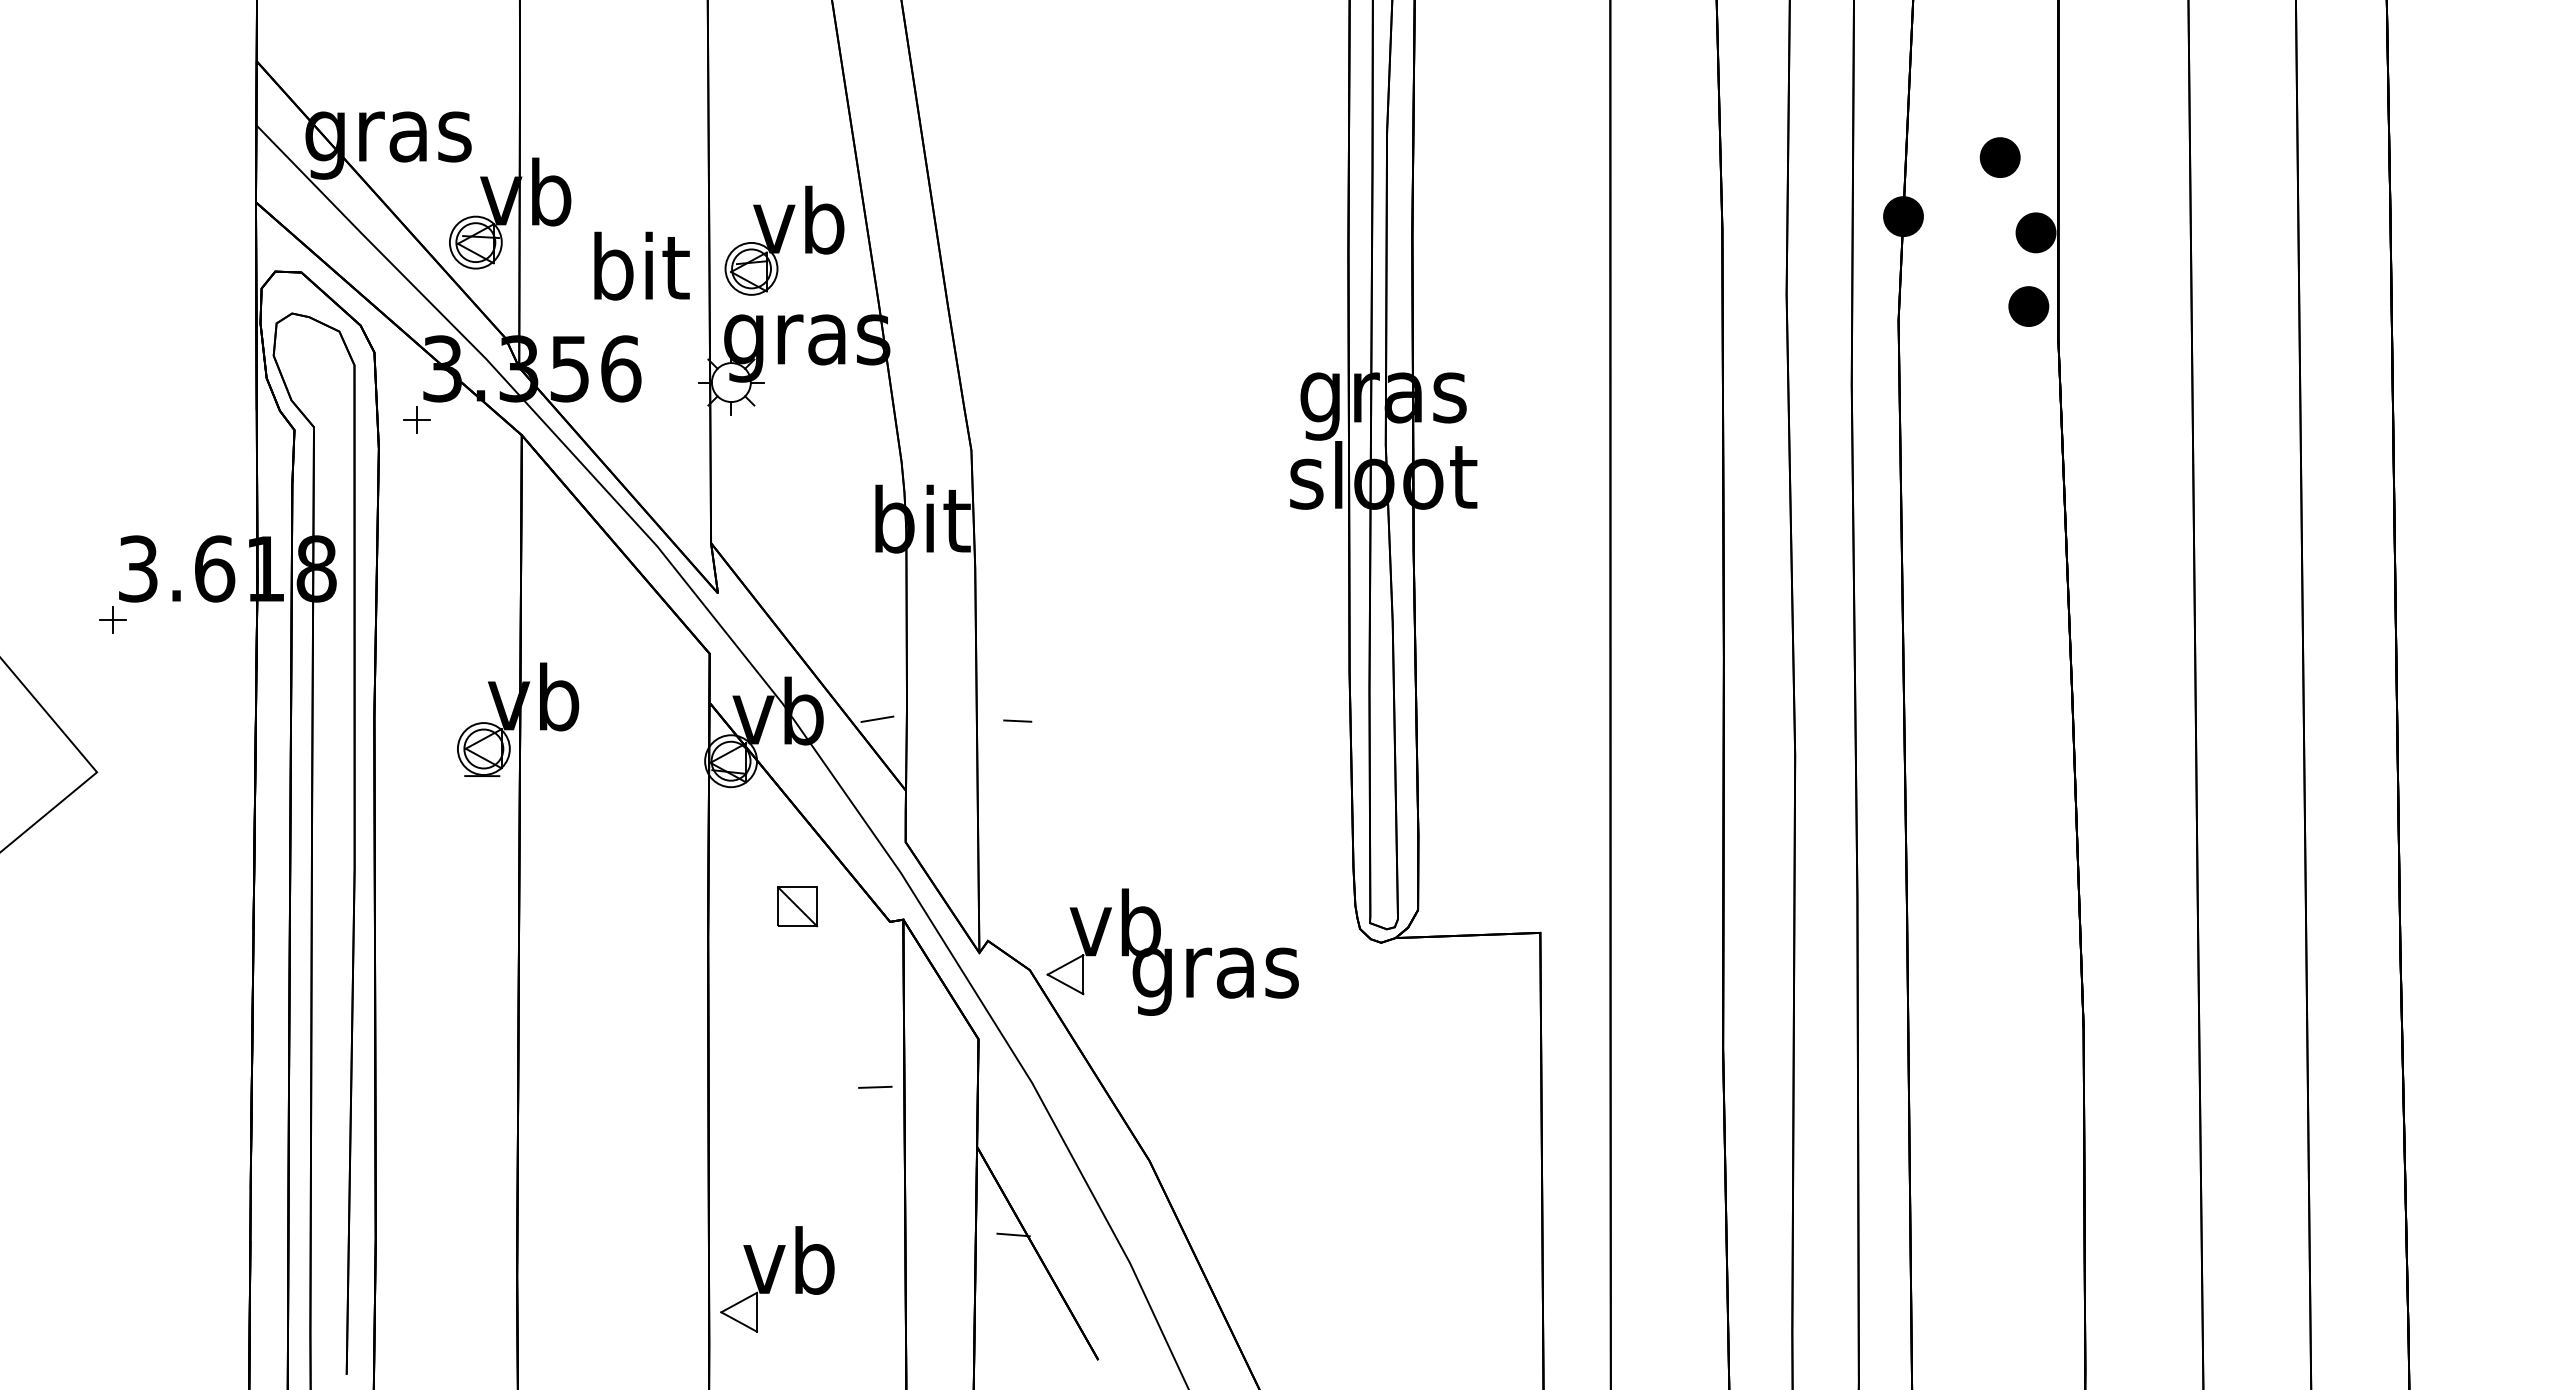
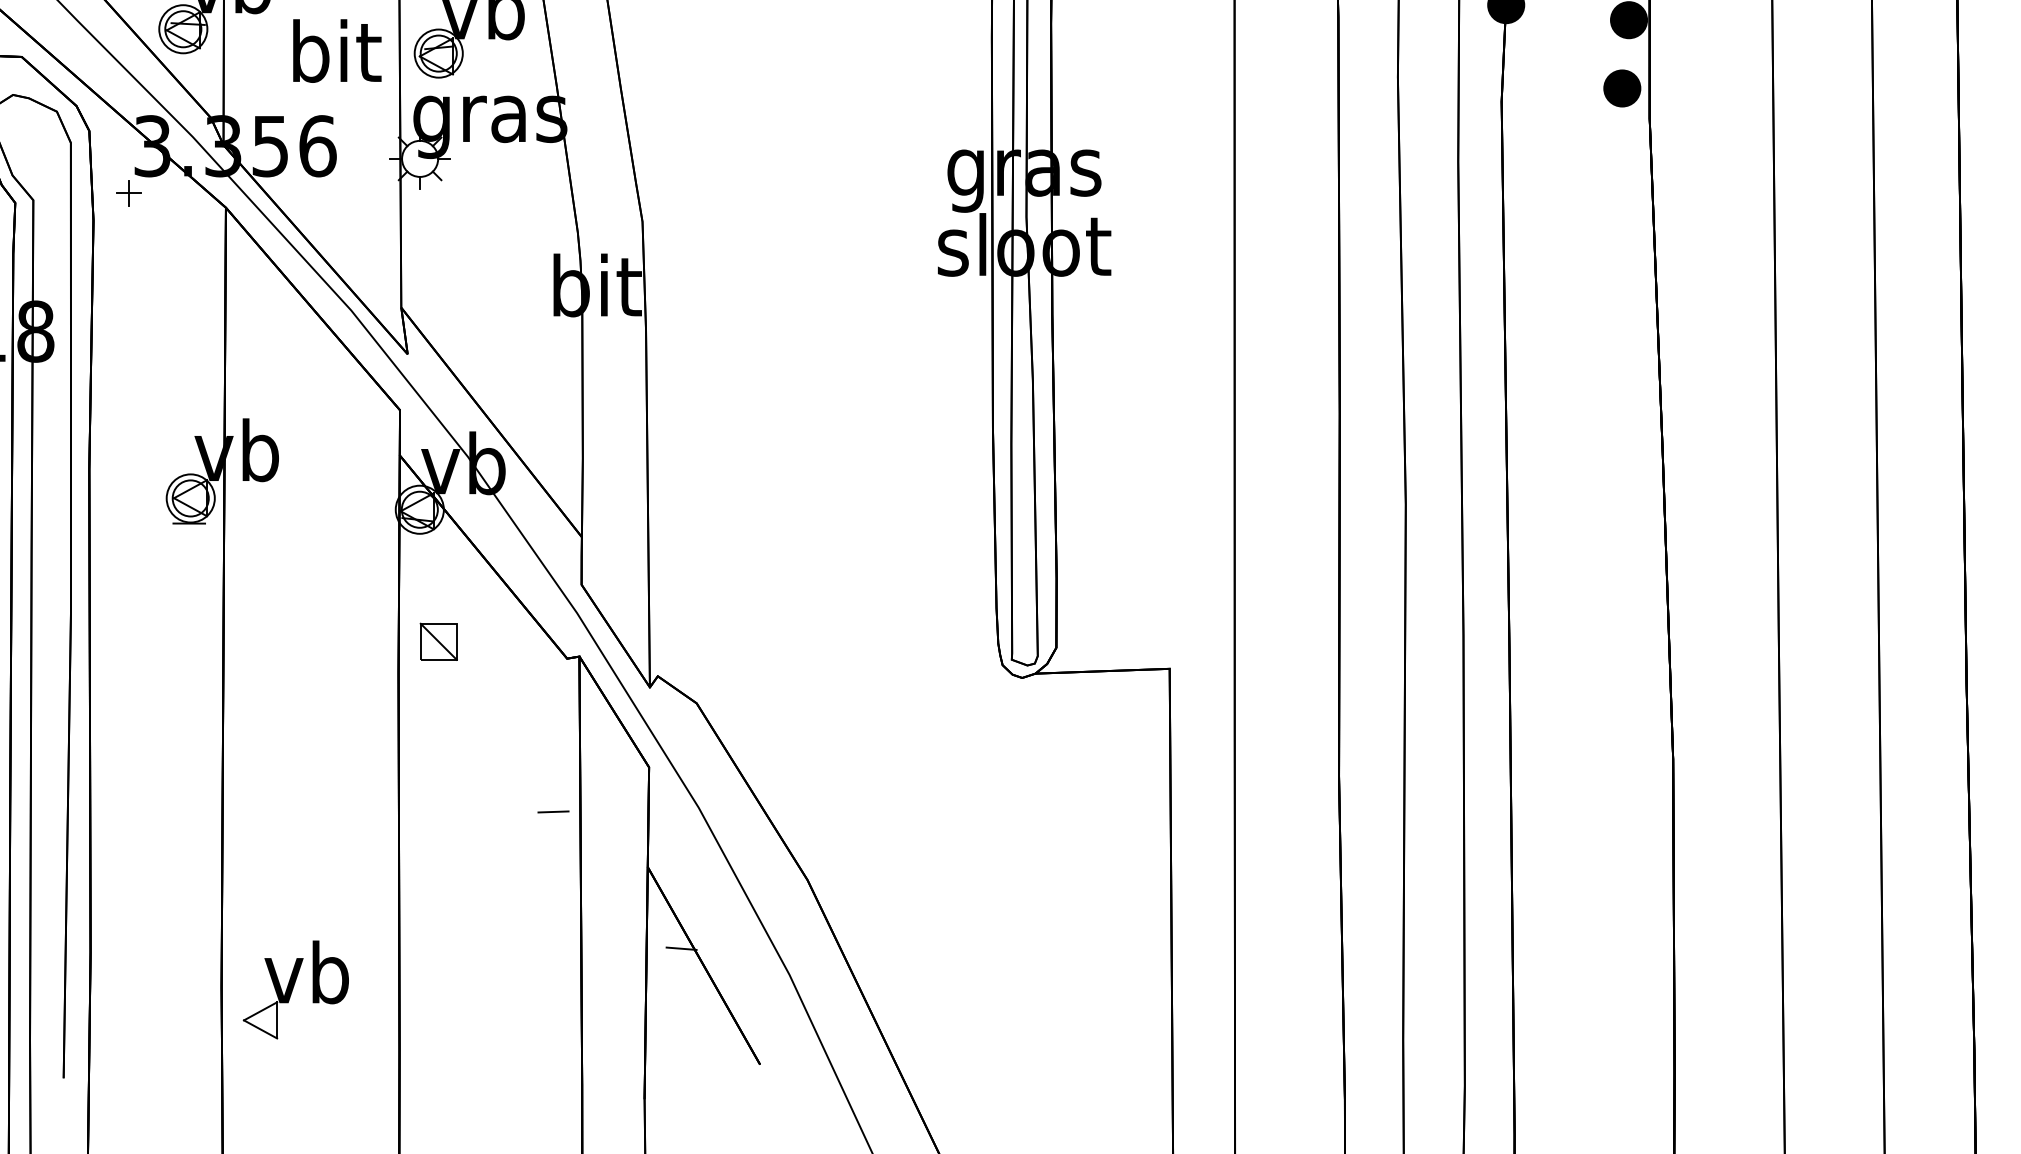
line: (877, 718) -> (555, 470), removed
line: (1017, 720) -> (685, 472), removed
part: (797, 906) -> (438, 641), moved
part: (1172, 951) -> (828, 686), removed
part: (777, 1279) -> (296, 990), moved

